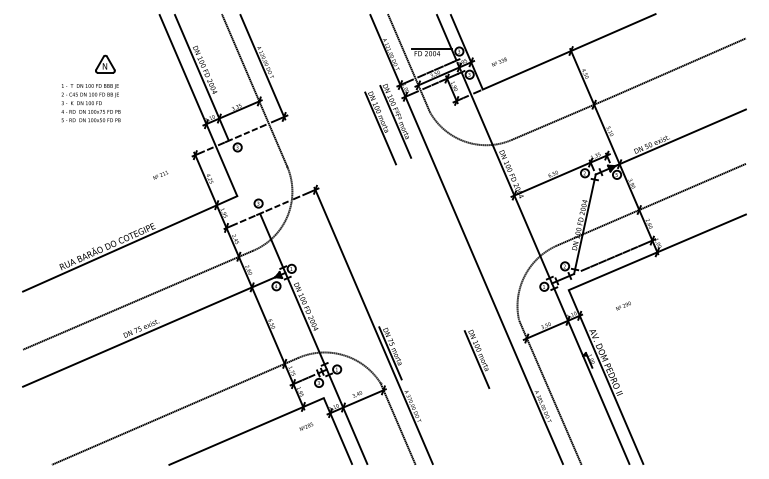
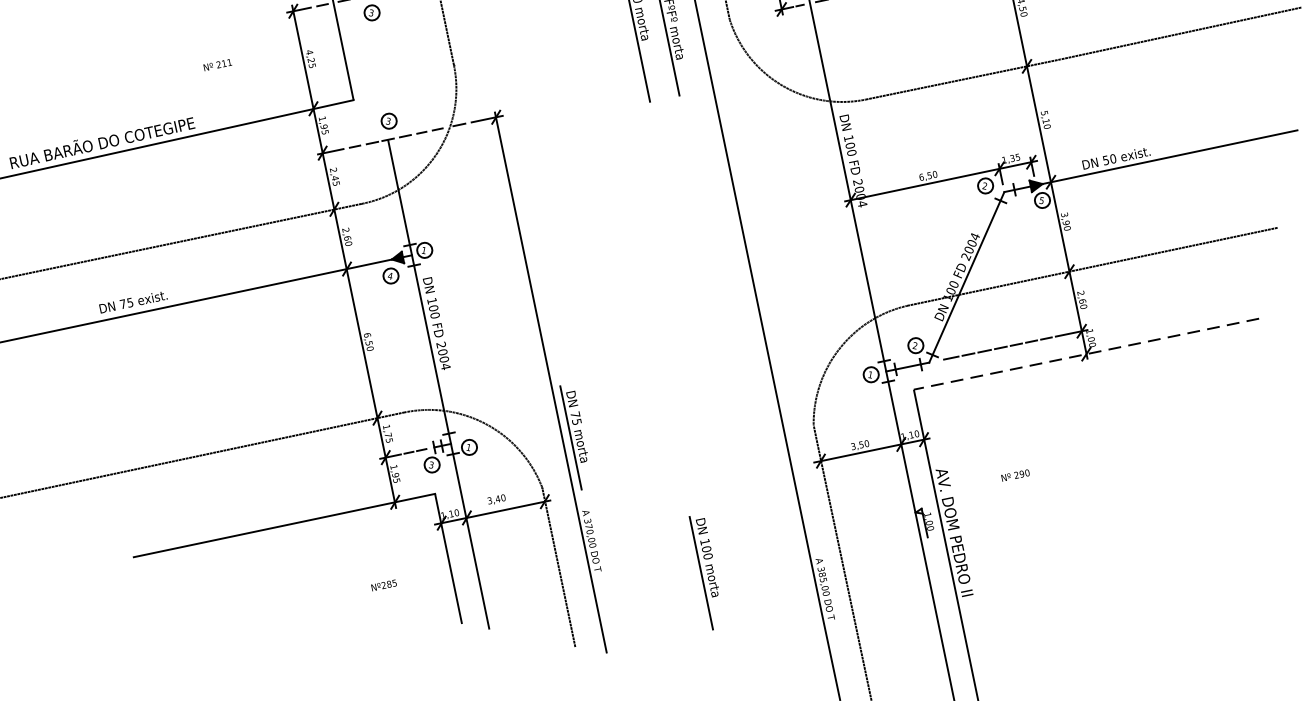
text: (160, 174) -> (217, 63), moved
line: (656, 252) -> (1084, 354), solid -> dashed
text: (623, 305) -> (1015, 474), moved
part: (476, 358) -> (700, 571), moved
text: (306, 426) -> (384, 585), moved

